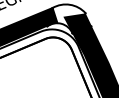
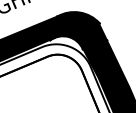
fill: (68, 18) -> (77, 30), added

